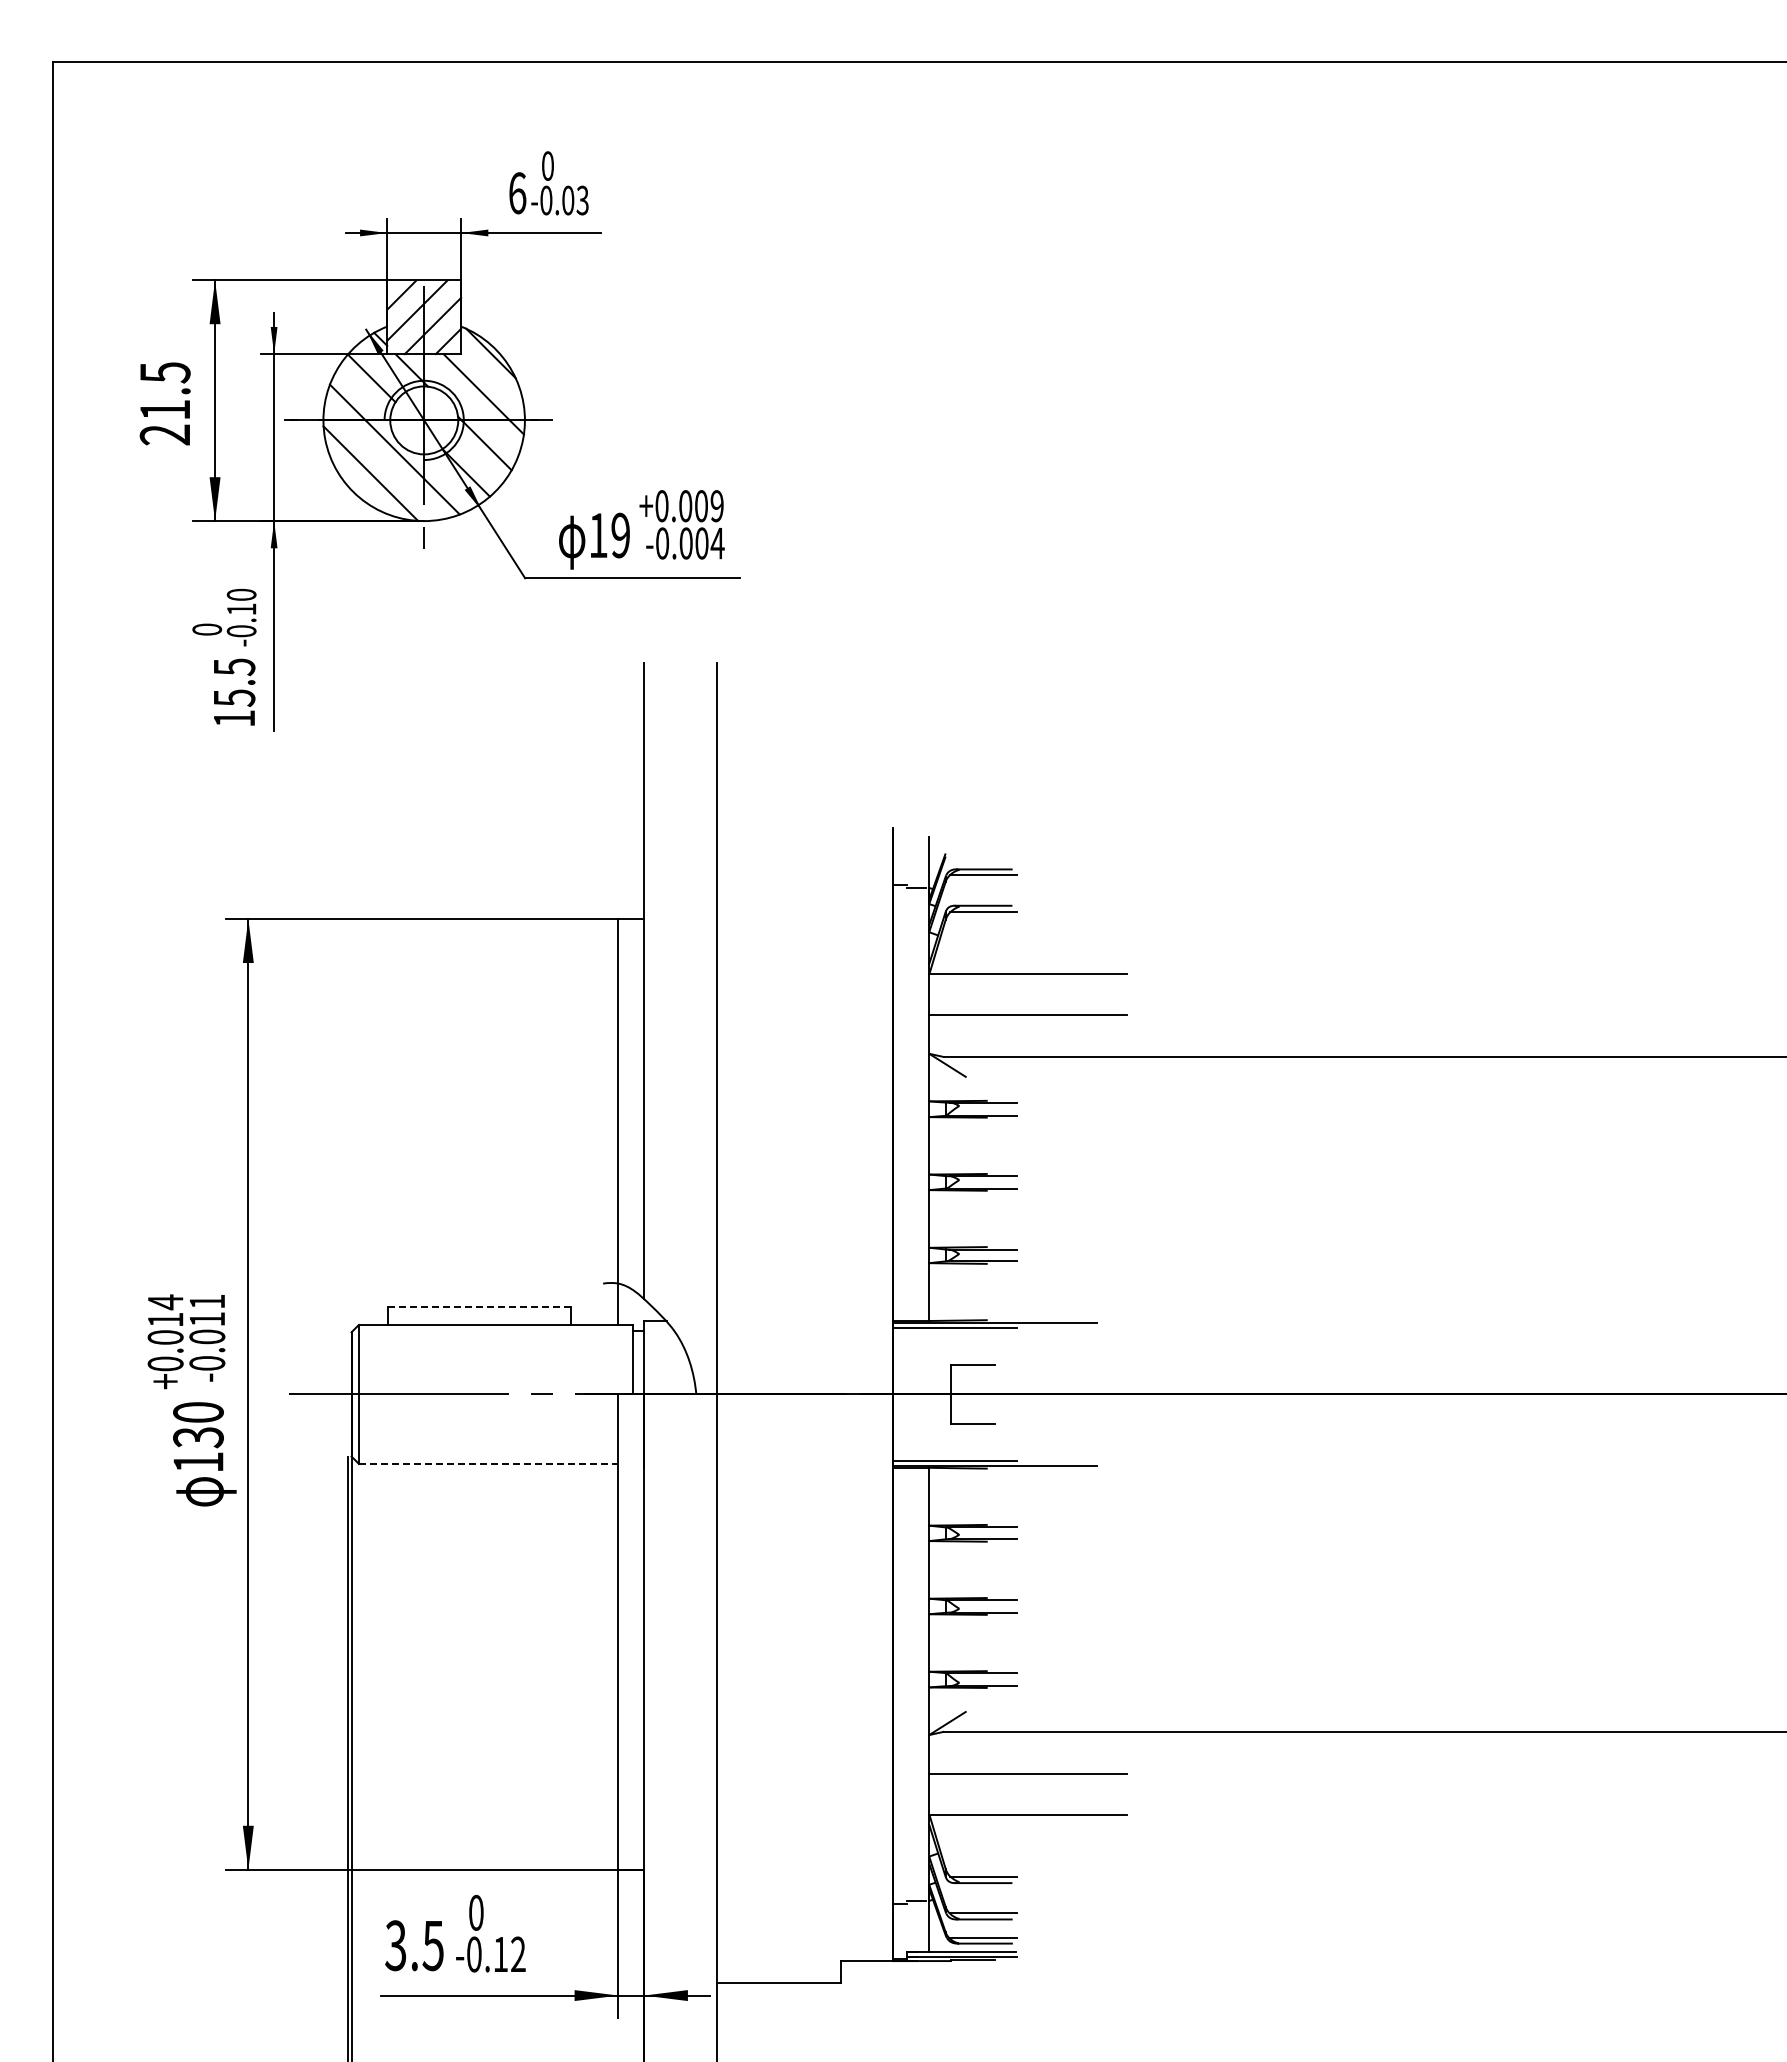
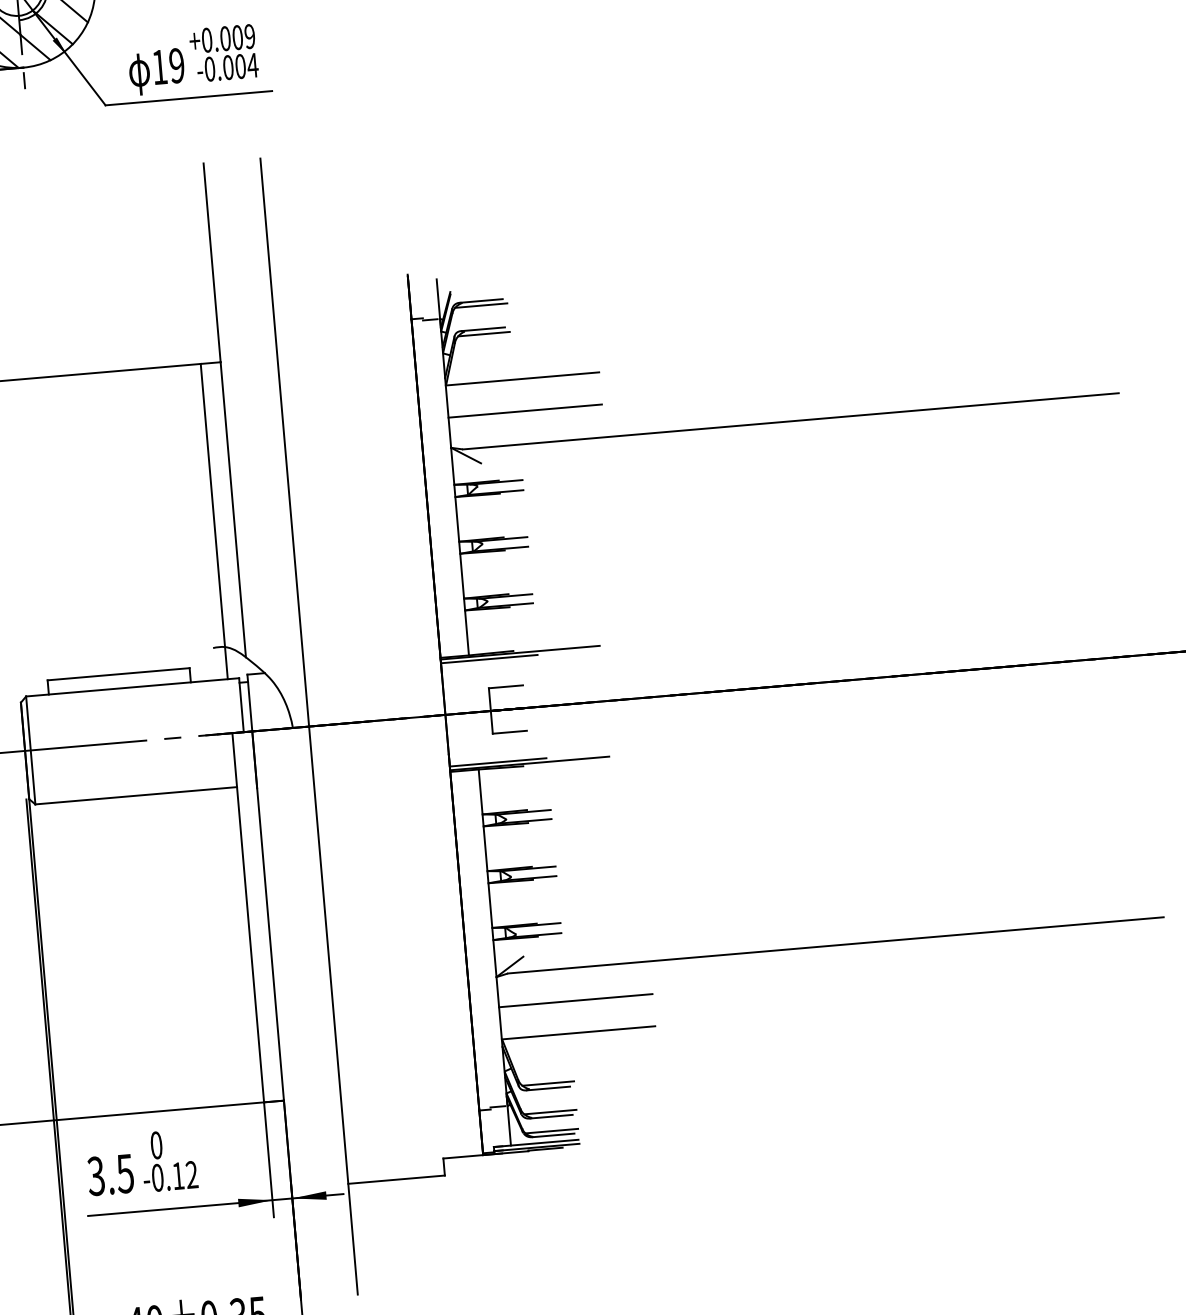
line: (480, 1306) -> (119, 674), dashed -> solid
line: (488, 1463) -> (136, 795), dashed -> solid

